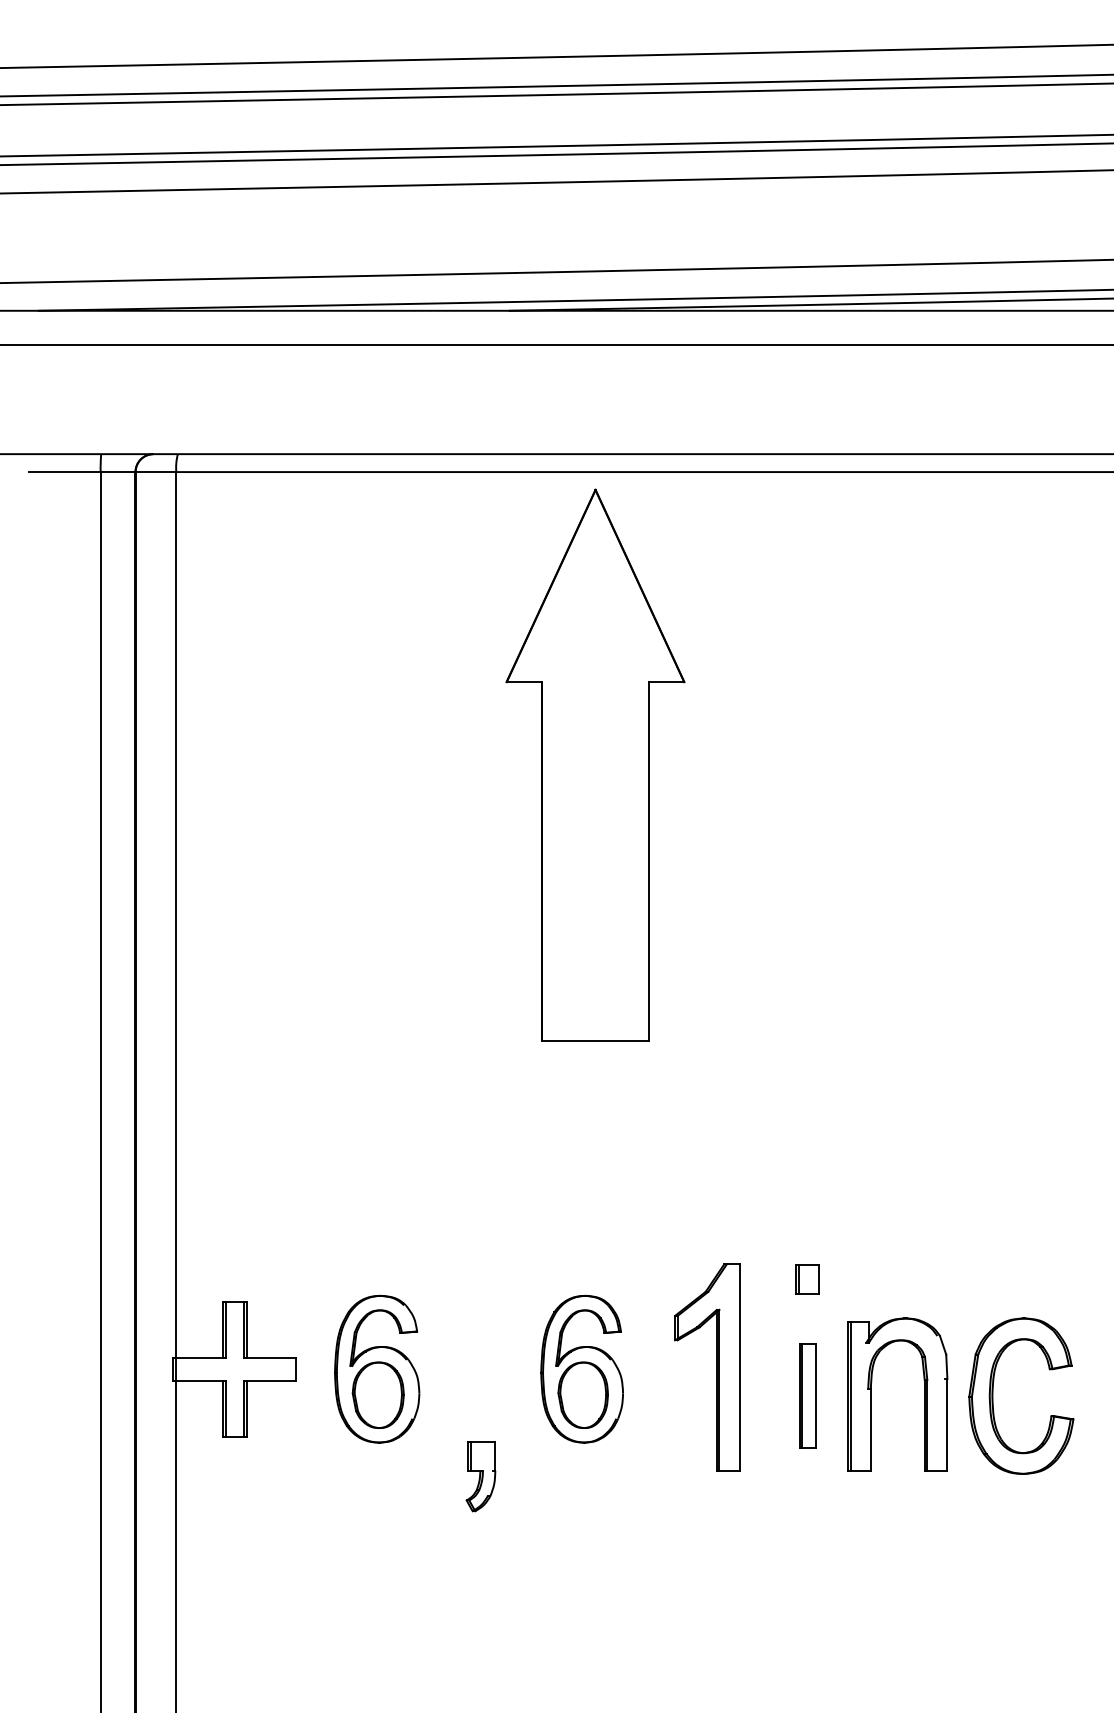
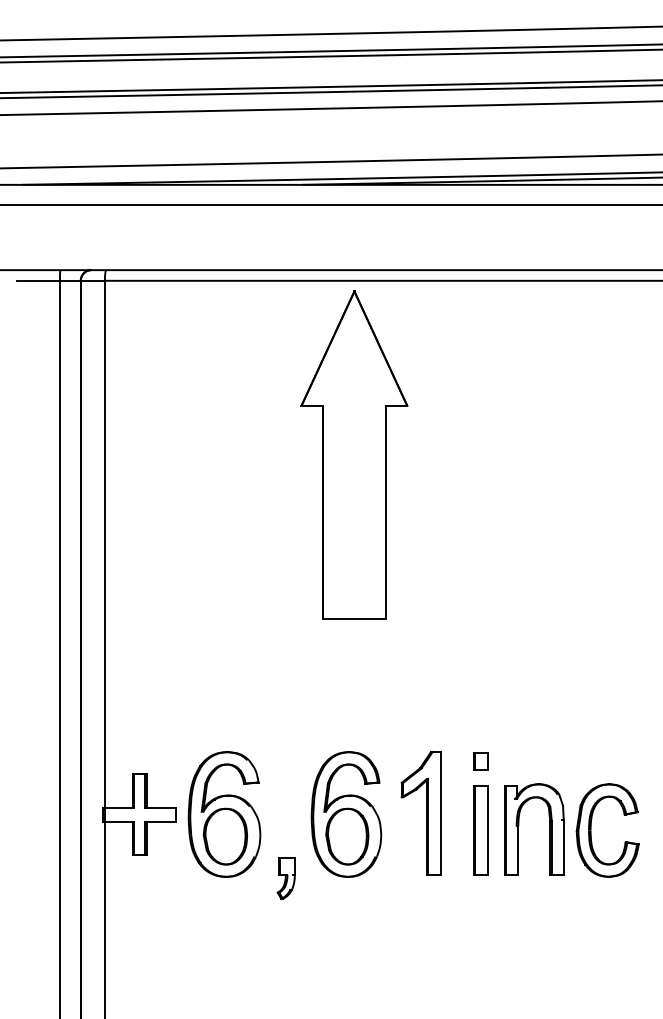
part: (377, 1369) -> (224, 814), size x1.43
part: (582, 1369) -> (346, 814), size x1.43
part: (807, 1396) -> (480, 830), size x1.43

